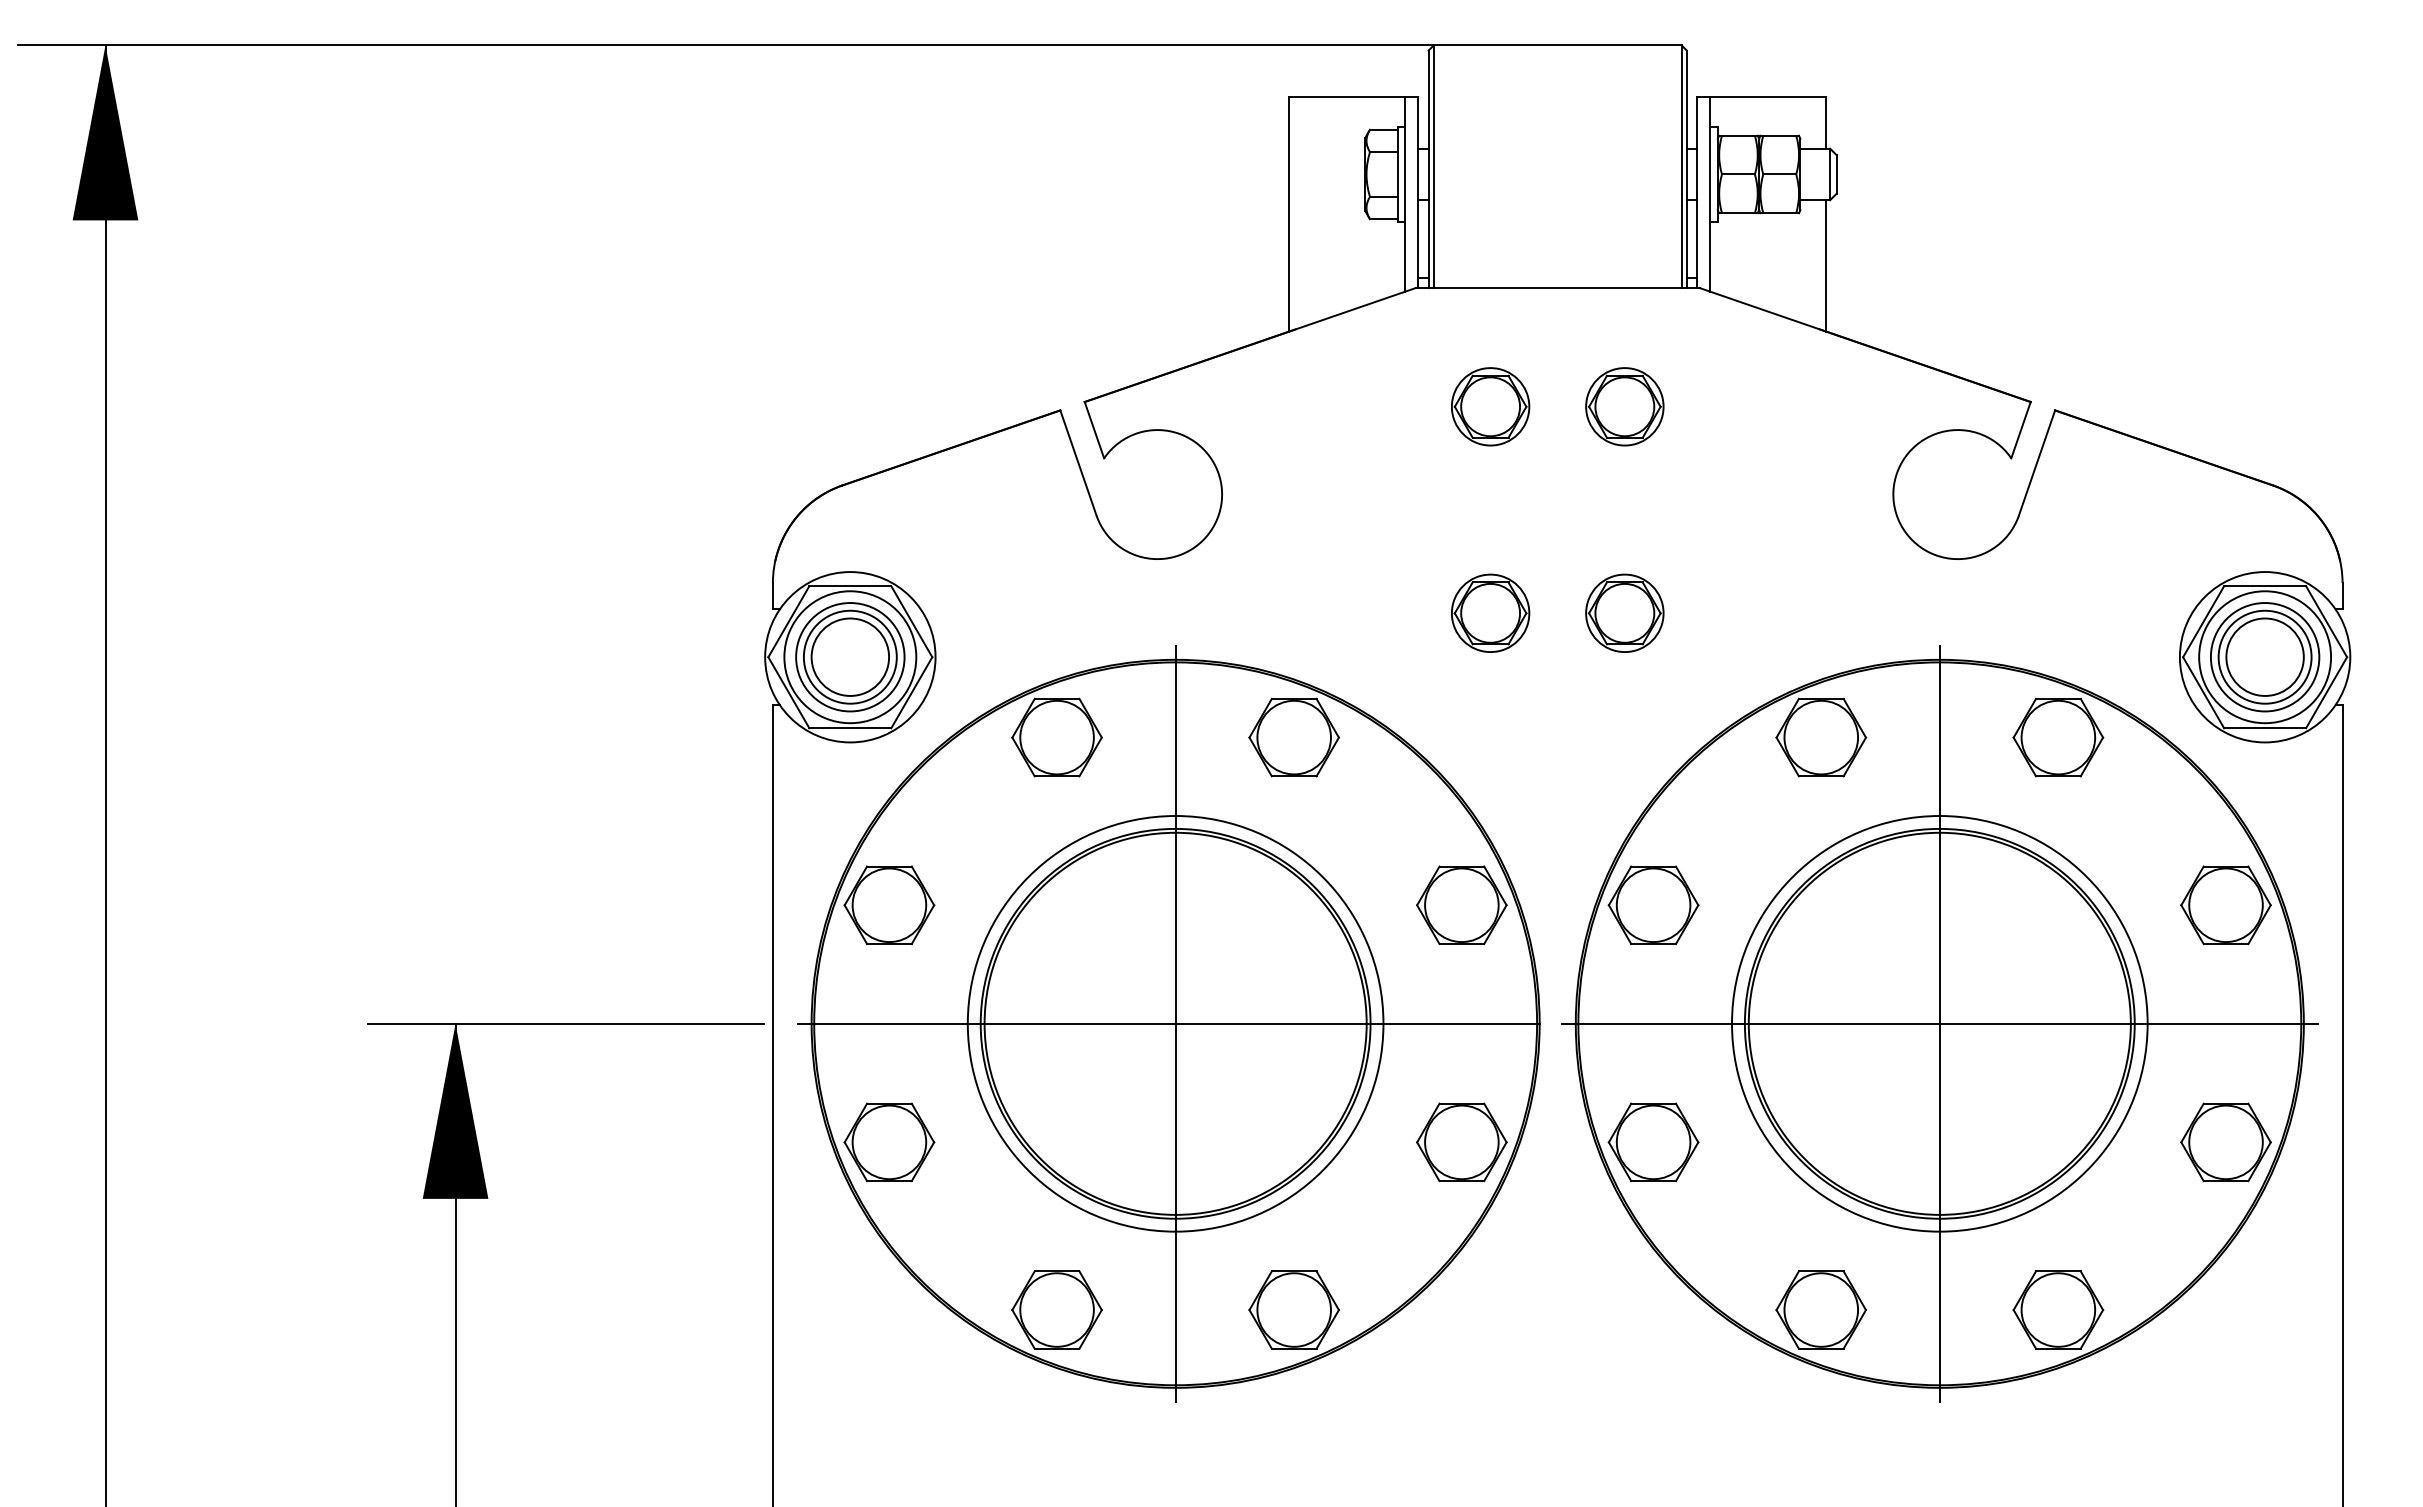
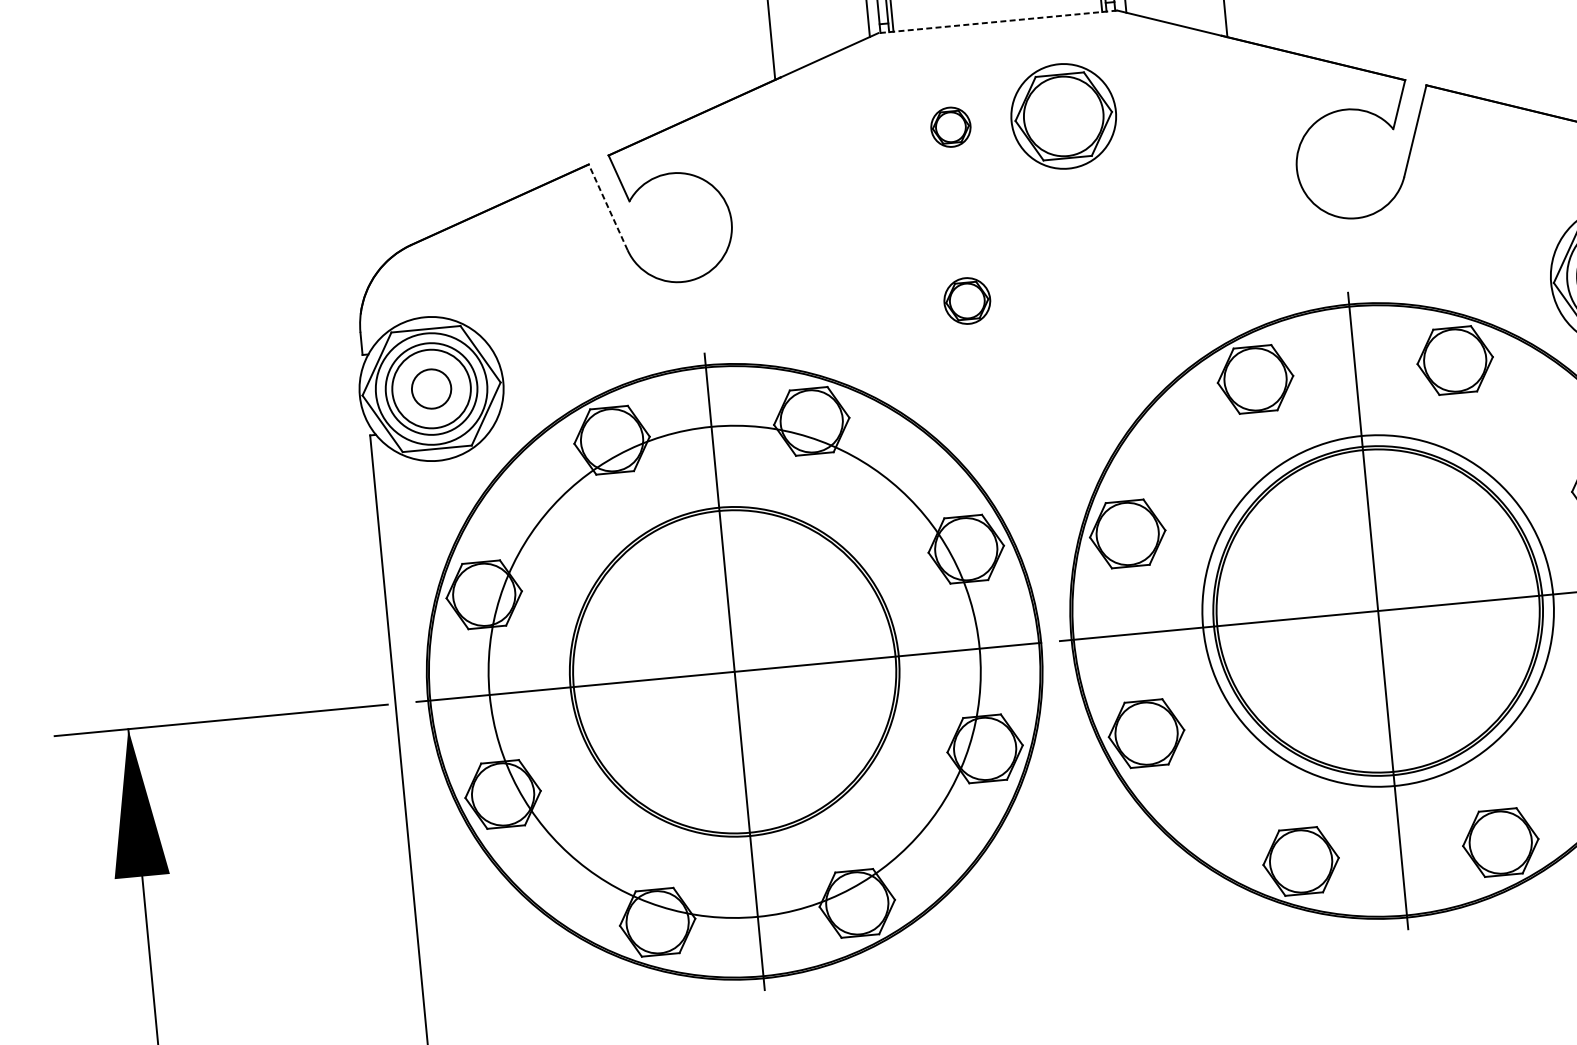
line: (1557, 288) -> (997, 22), solid -> dashed
part: (1490, 406) -> (950, 126), size x0.6
part: (1624, 406) -> (1063, 116), size x1.6
line: (1078, 463) -> (608, 207), solid -> dashed
part: (1490, 612) -> (967, 300), size x0.7
part: (1624, 612) -> (1079, 289), removed
circle: (850, 656) -> (431, 388), size x0.6
circle: (1175, 1023) -> (734, 671), size x1.4

